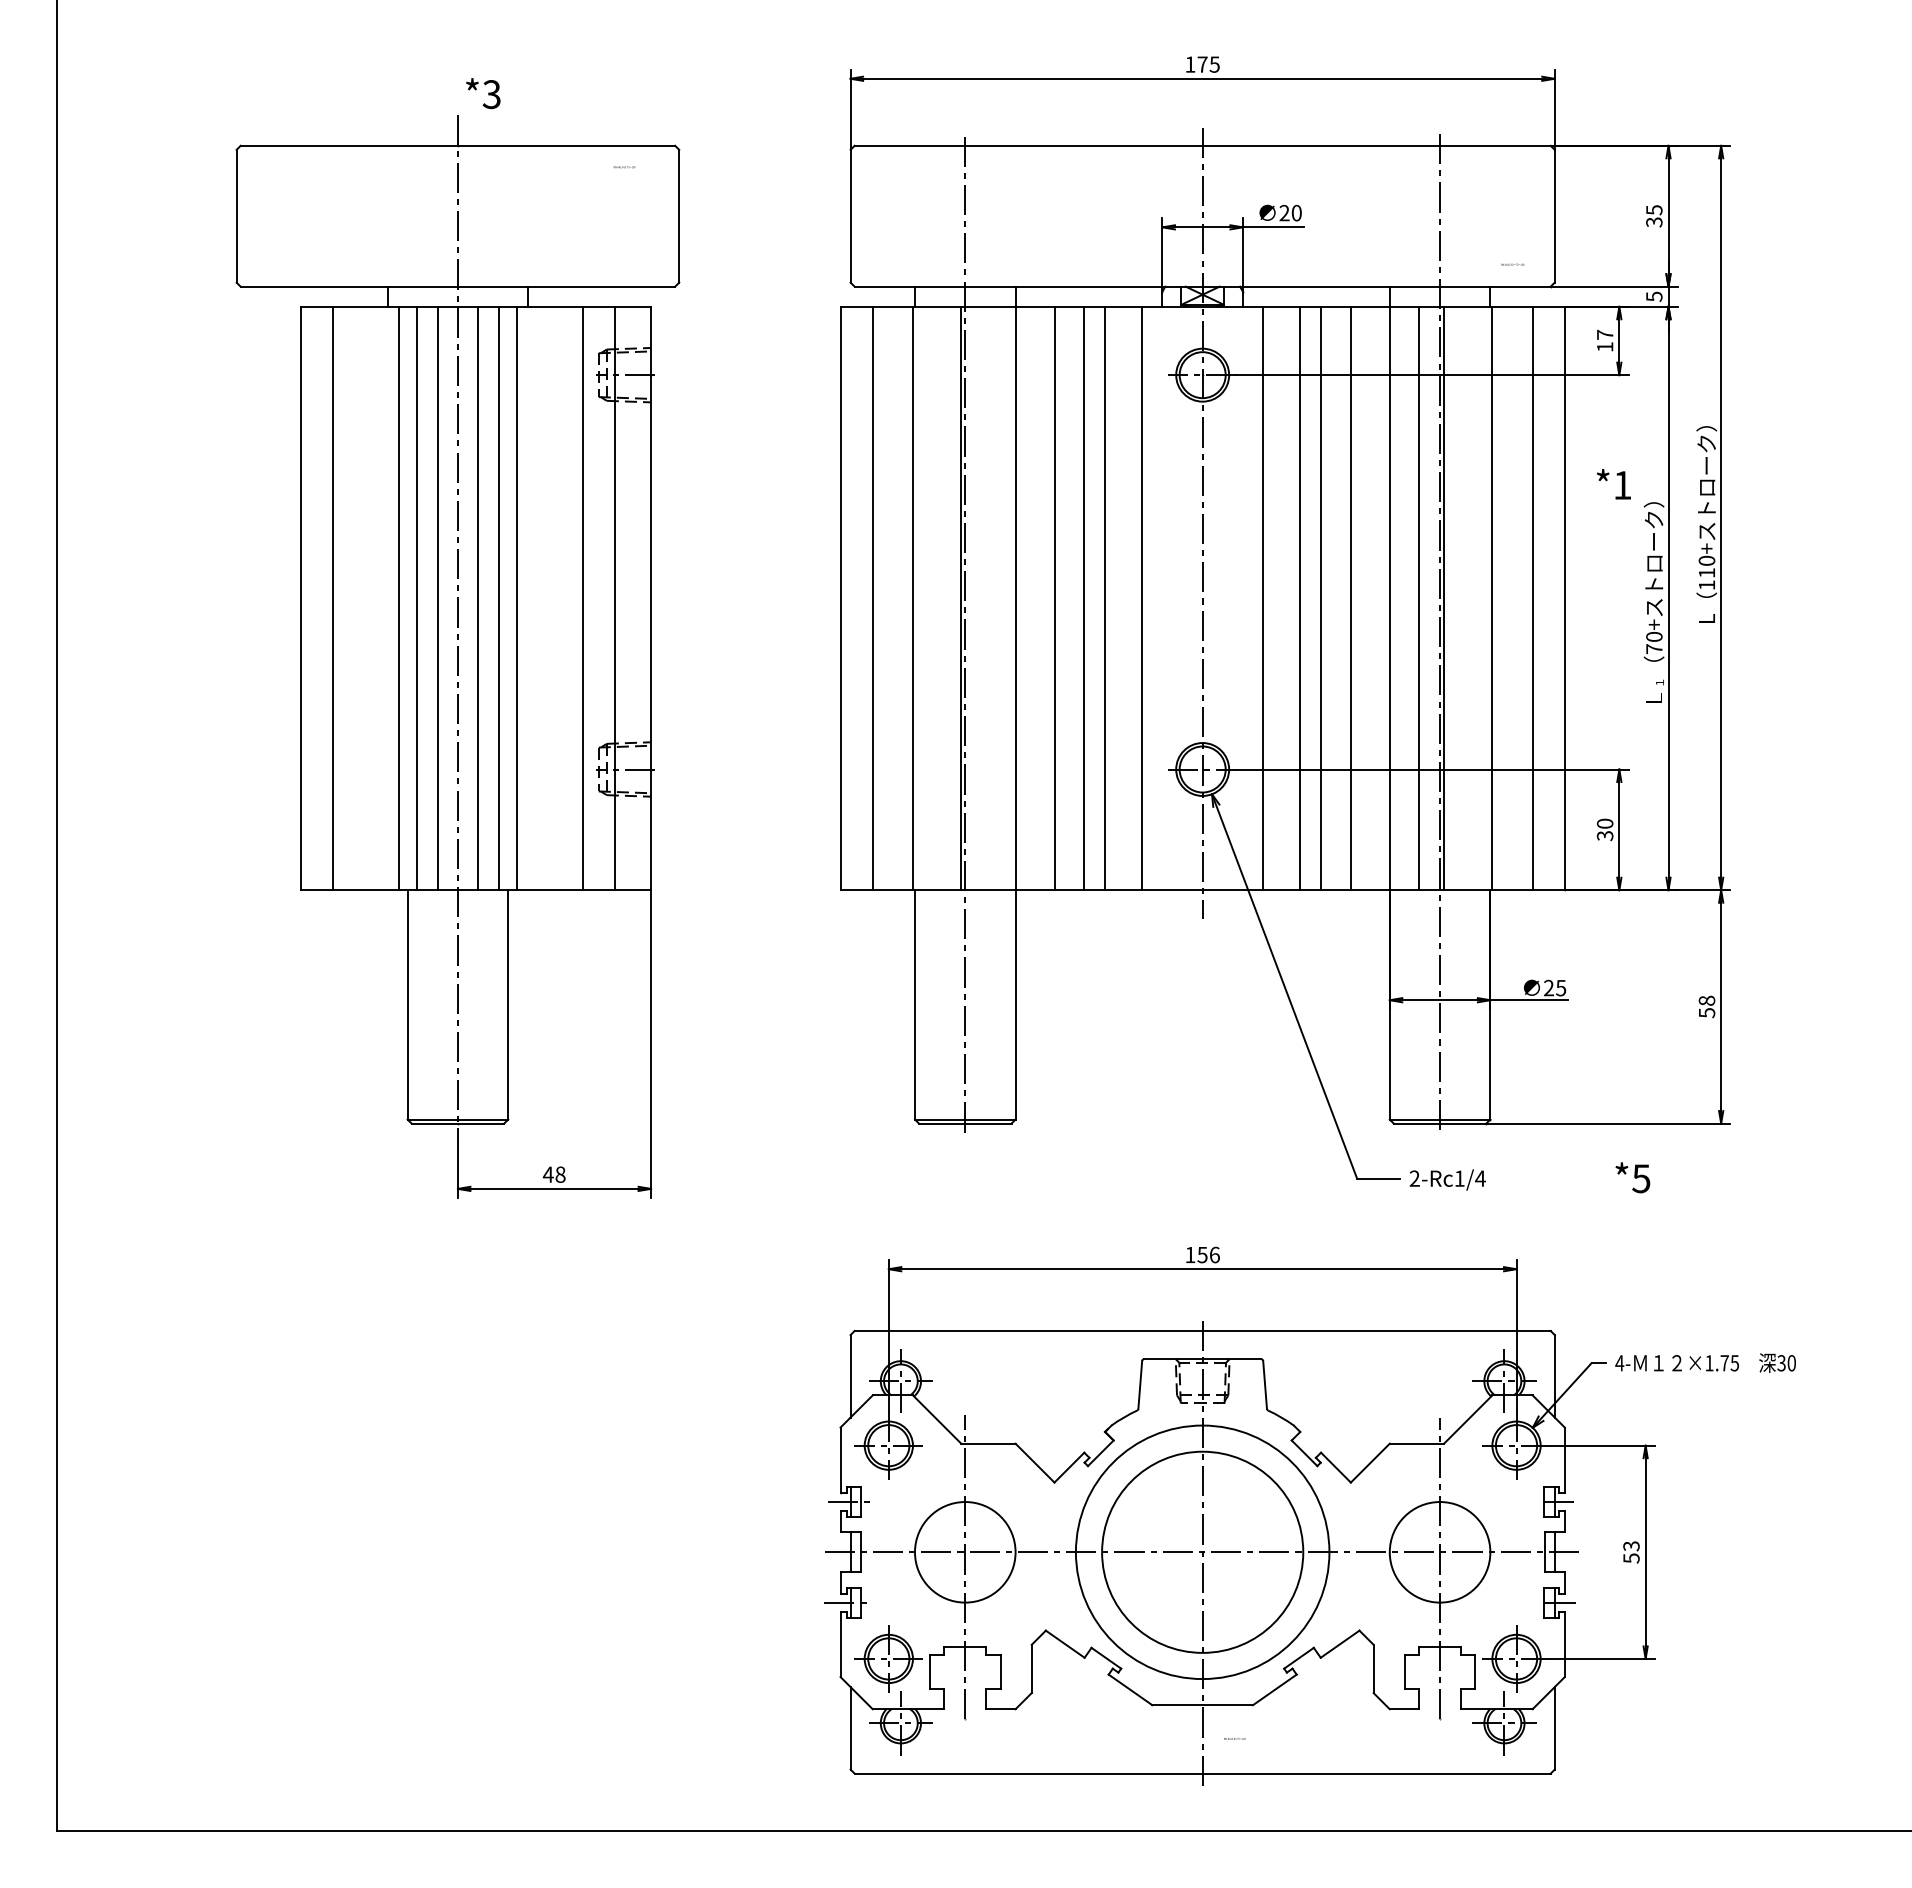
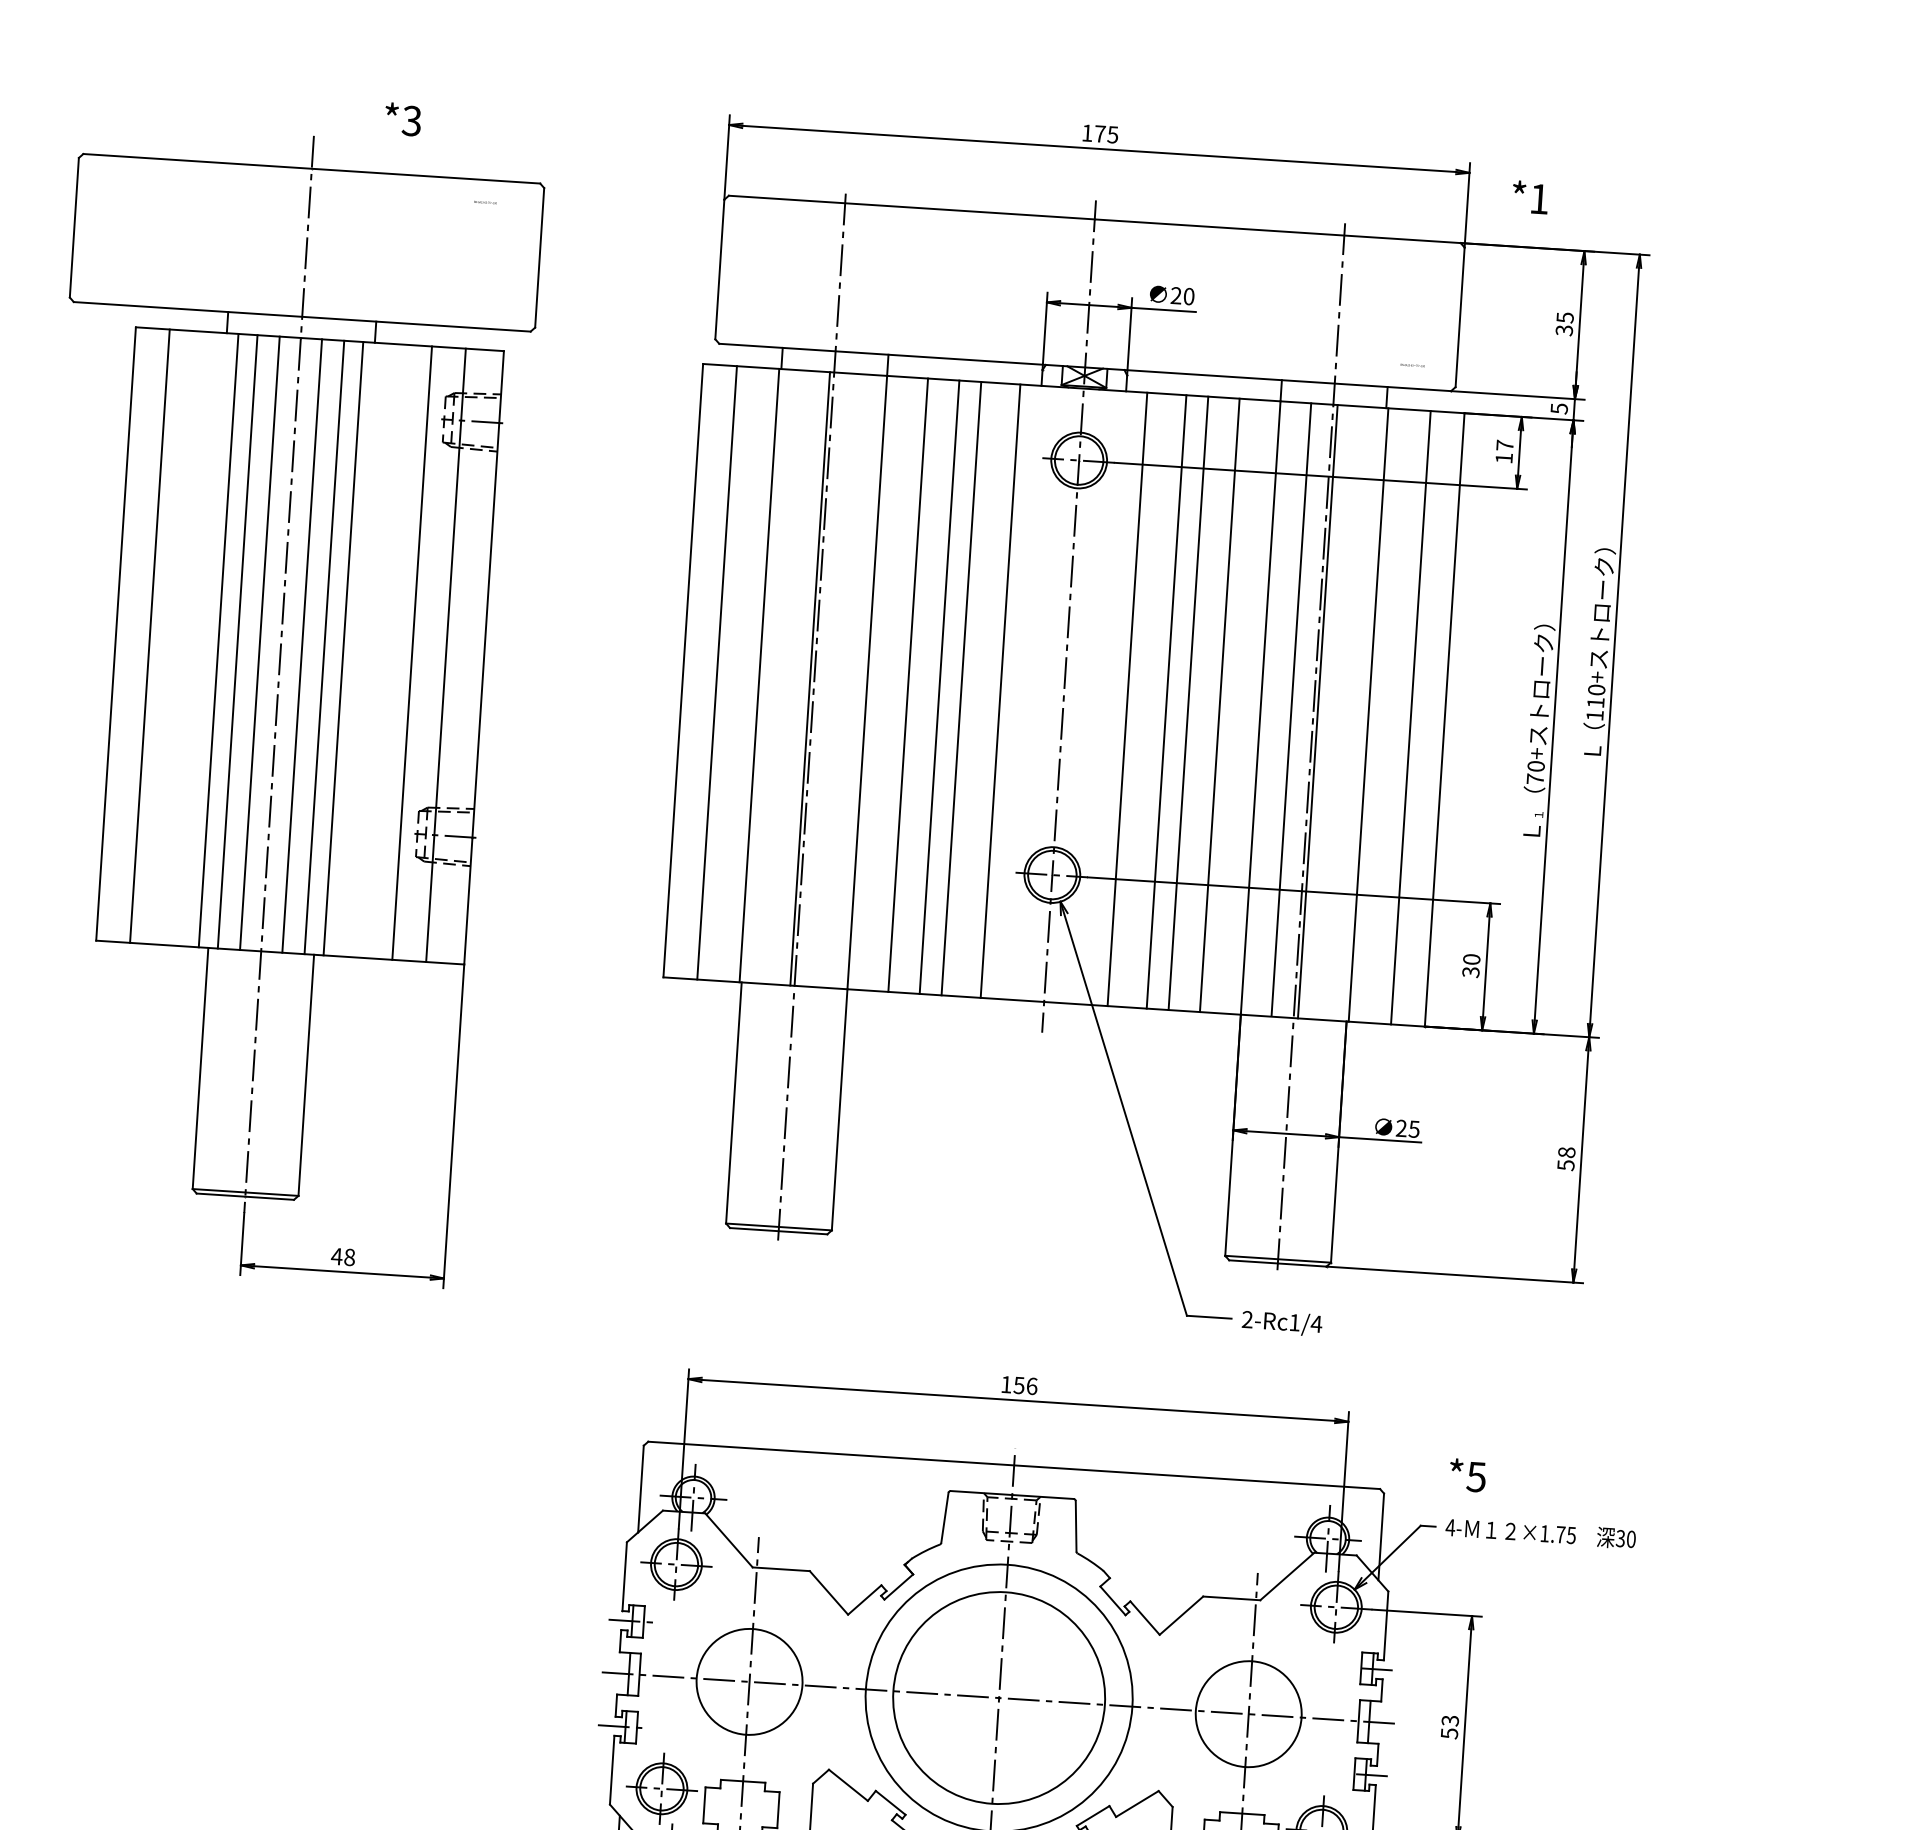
text: (483, 93) -> (403, 119), moved
text: (1613, 484) -> (1529, 197), moved
text: (1632, 1177) -> (1467, 1475), moved

